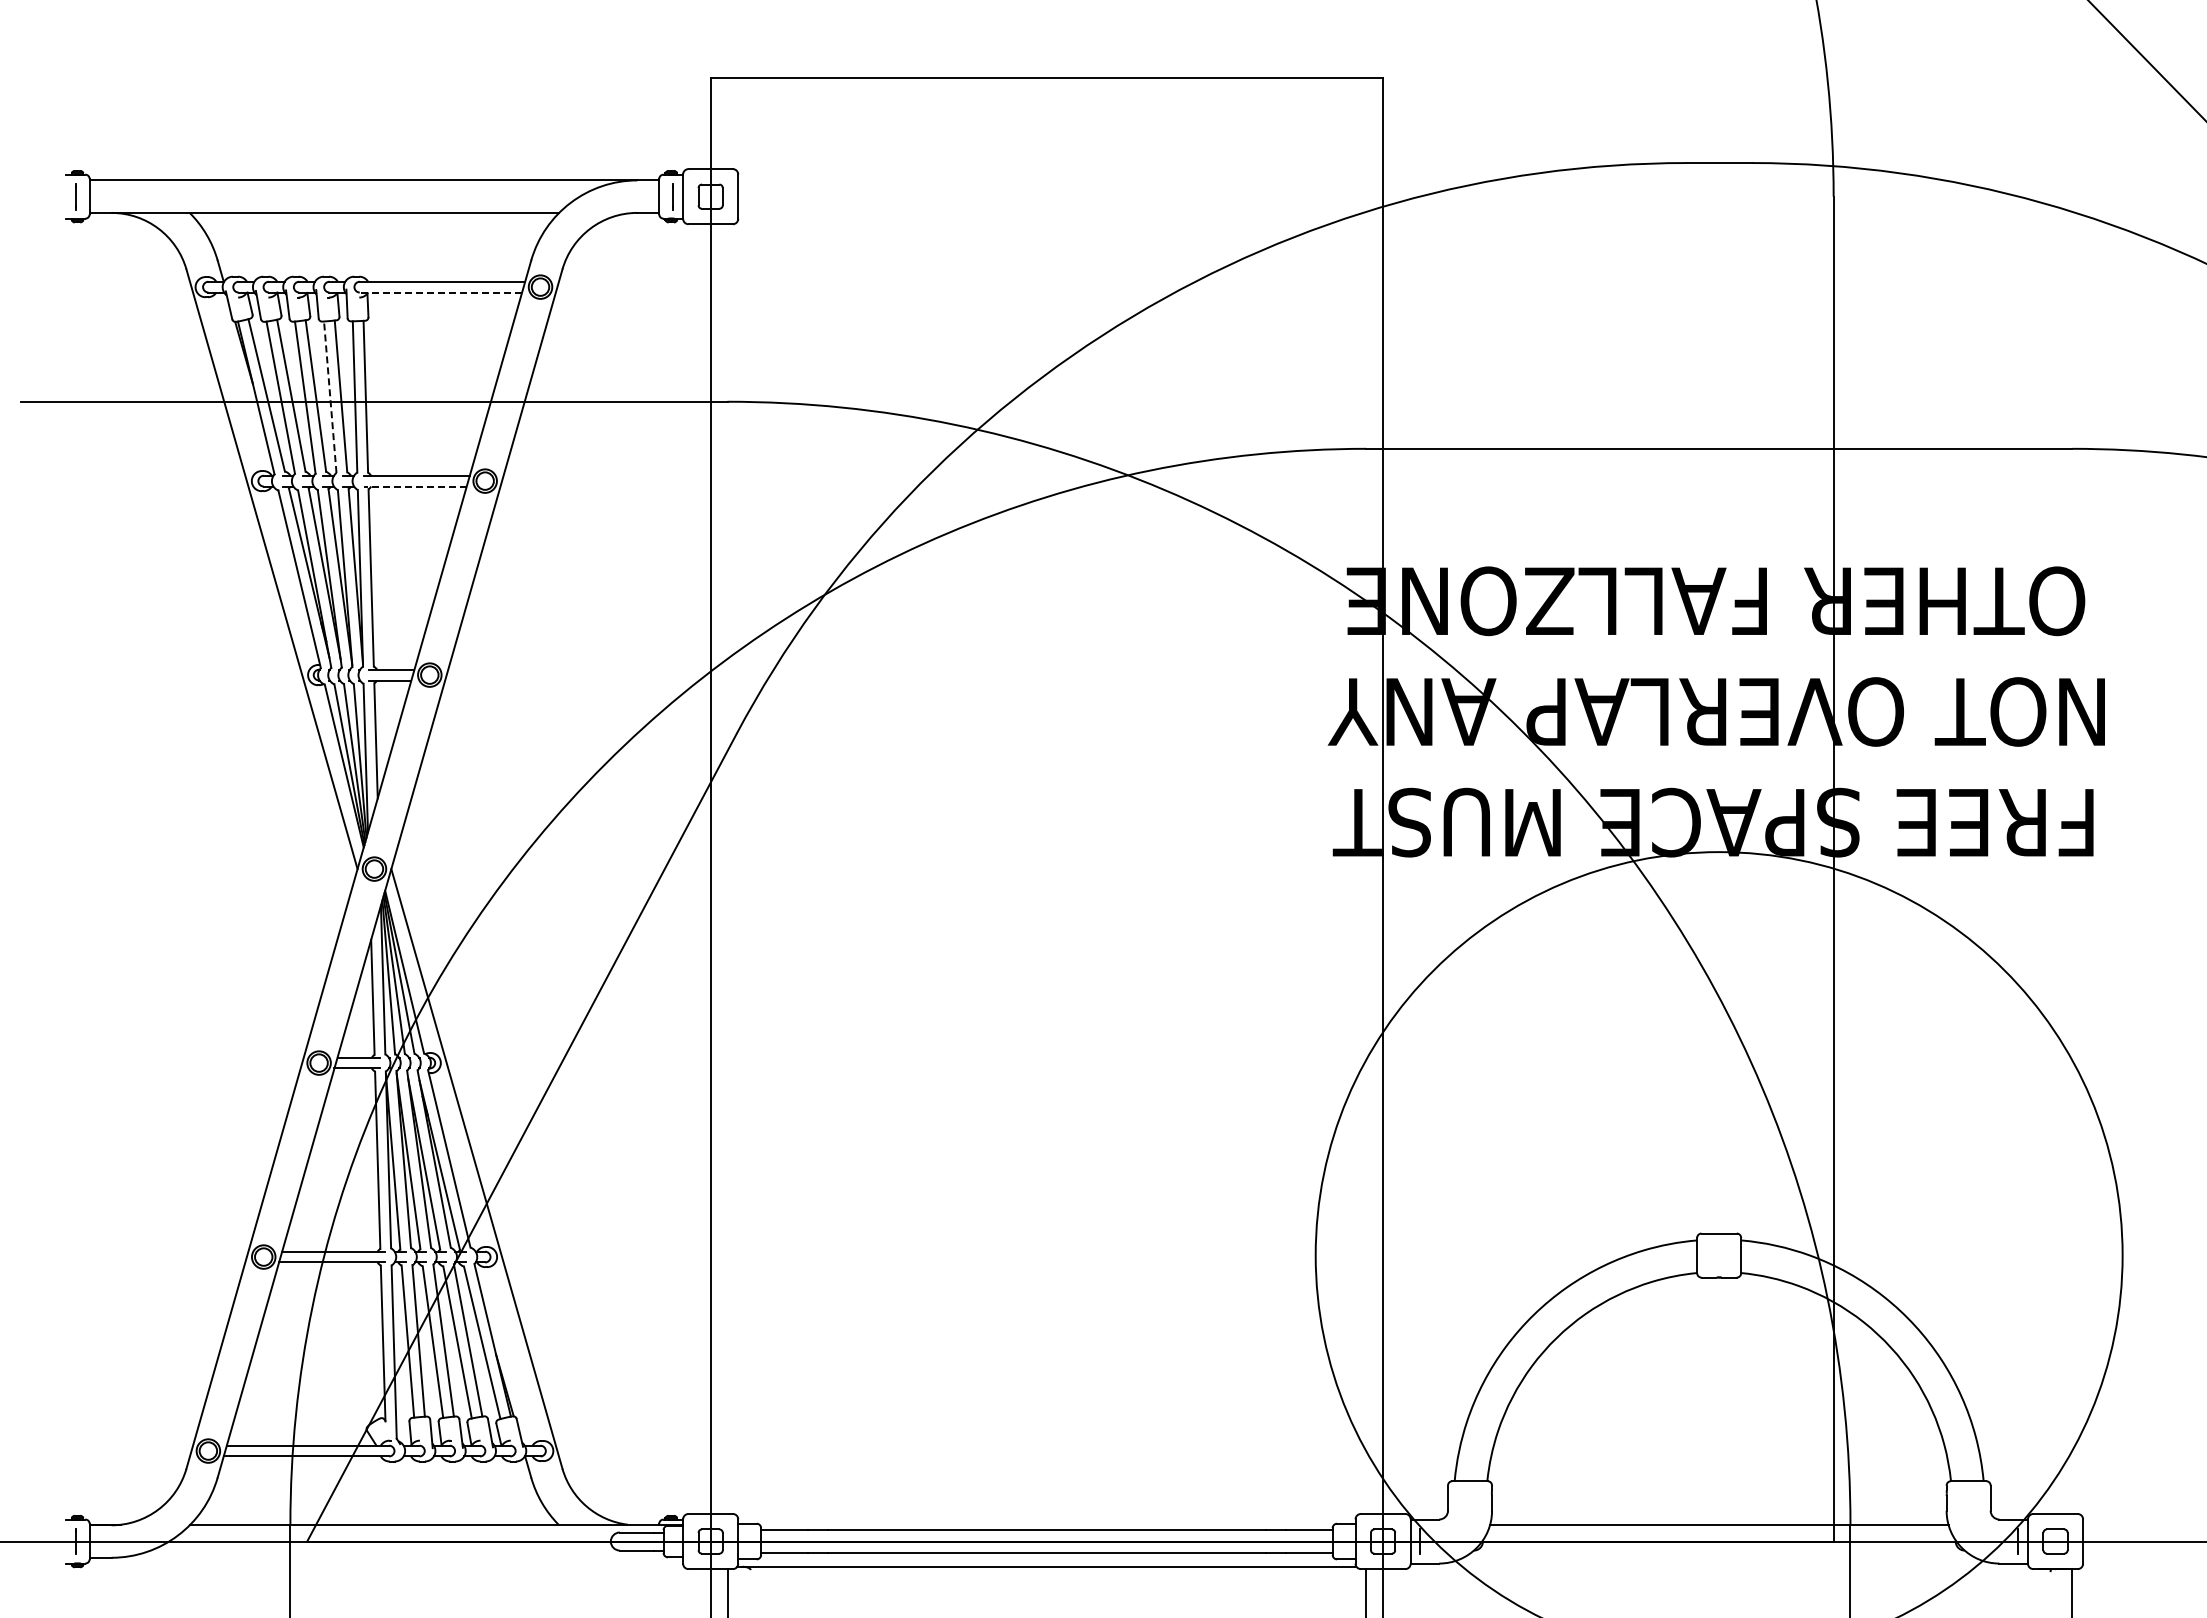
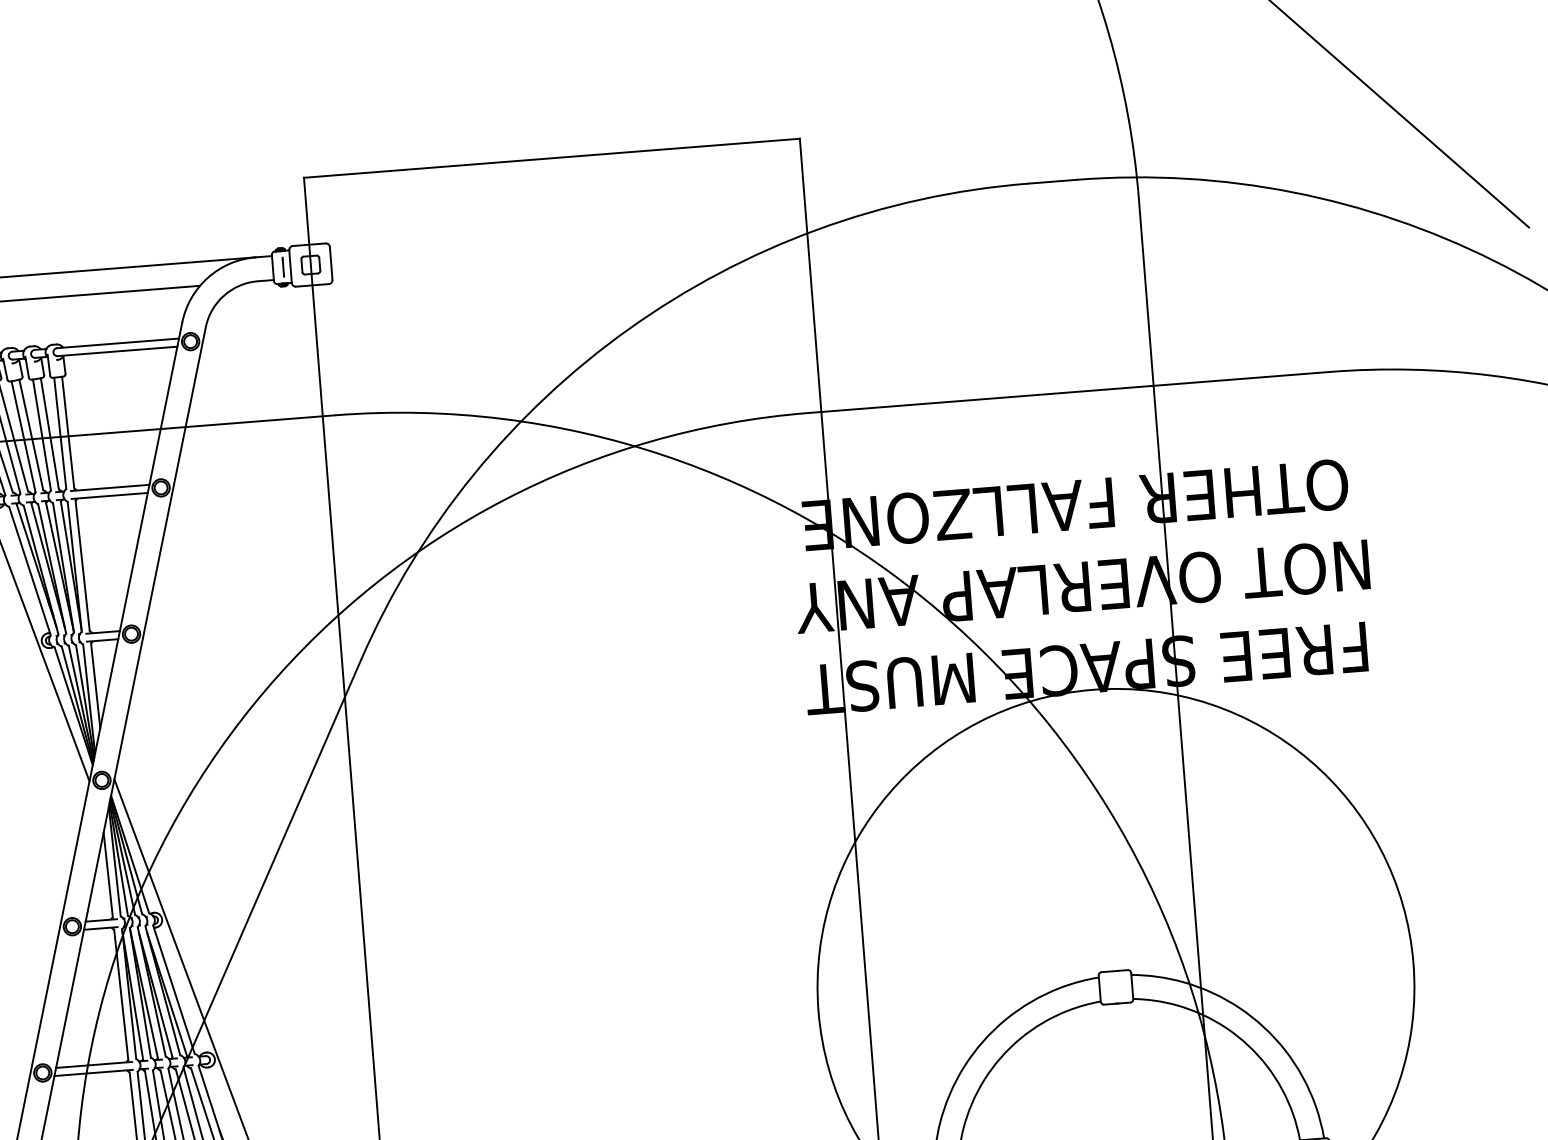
line: (440, 292) -> (117, 351), dashed -> solid
line: (330, 396) -> (42, 434), dashed -> solid
line: (415, 486) -> (110, 495), dashed -> solid

